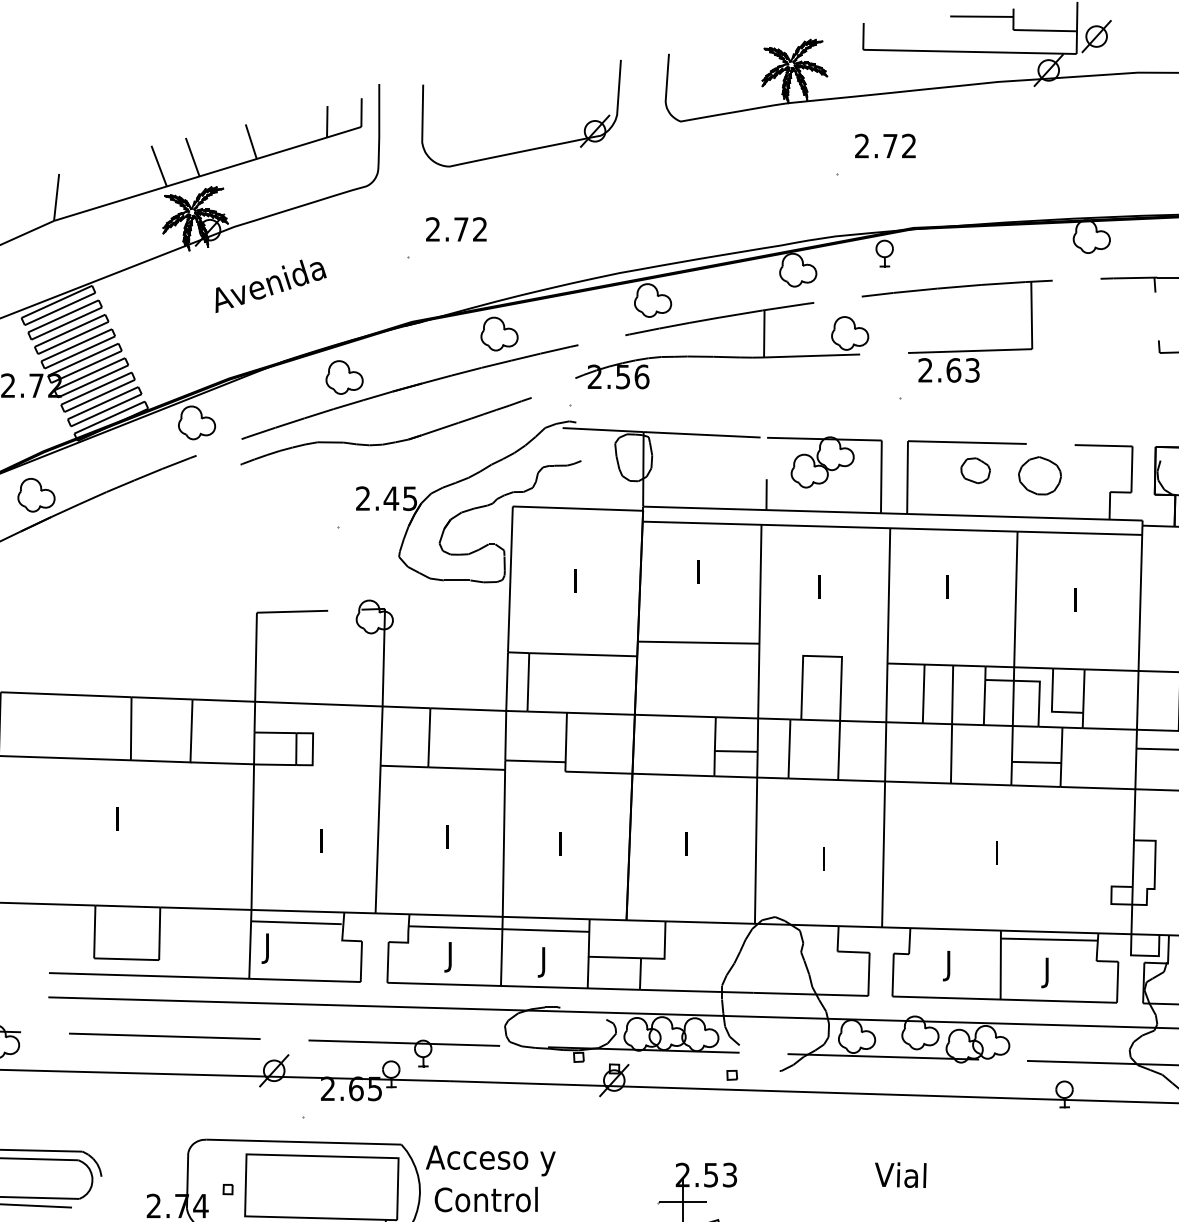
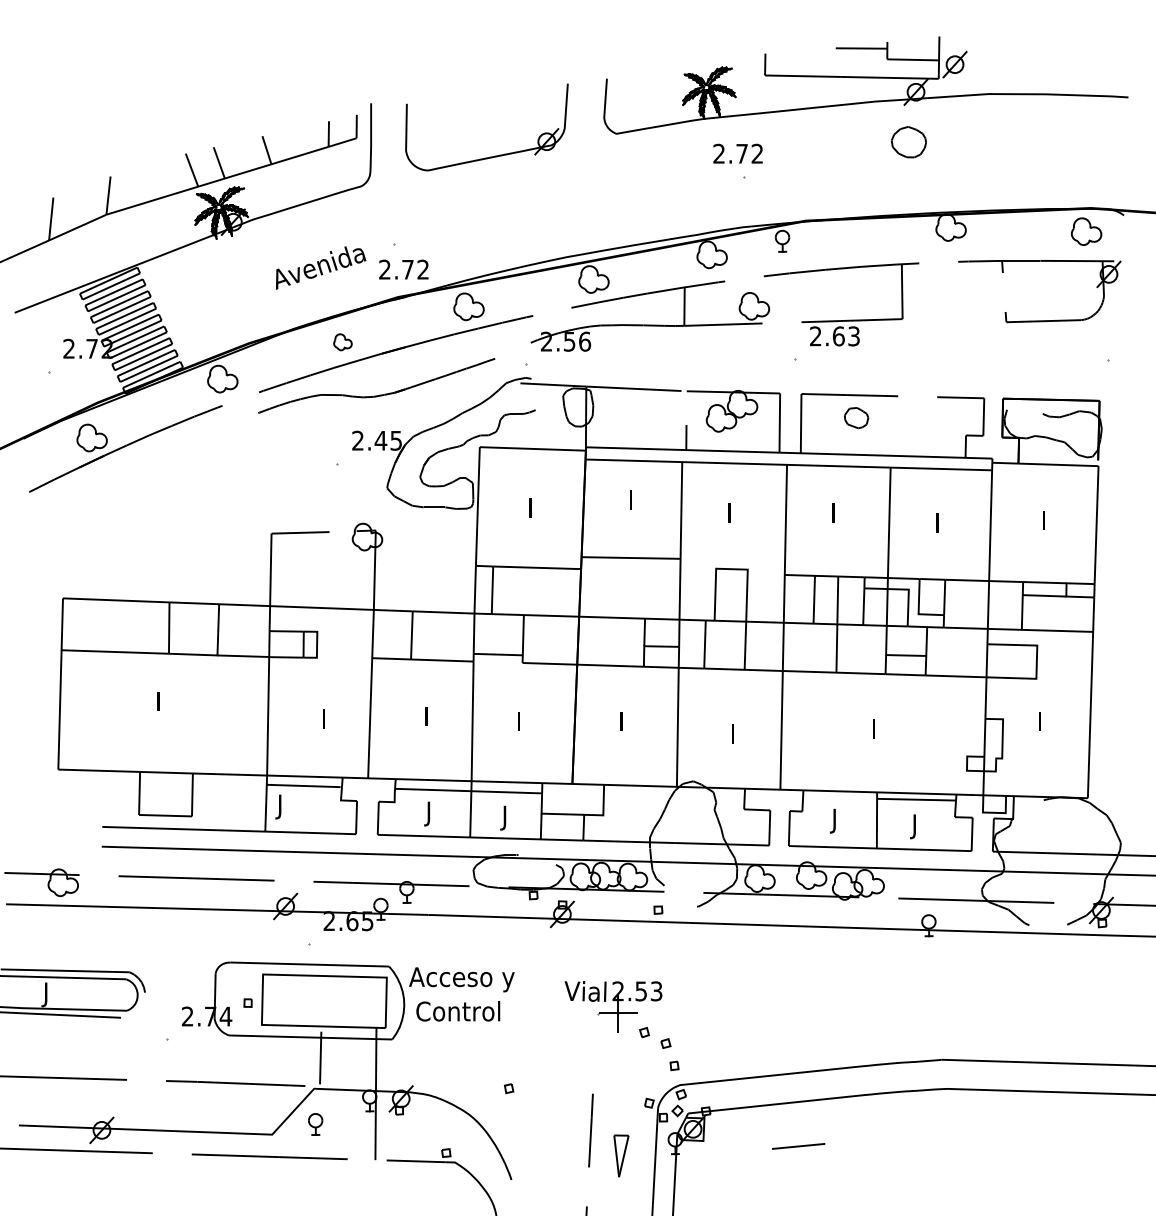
text: (884, 145) -> (737, 153), moved
text: (455, 229) -> (403, 269), moved
text: (271, 285) -> (321, 267), moved
part: (344, 377) -> (342, 342), size x0.6
part: (1039, 476) -> (908, 142), moved
text: (900, 1175) -> (585, 991), moved

